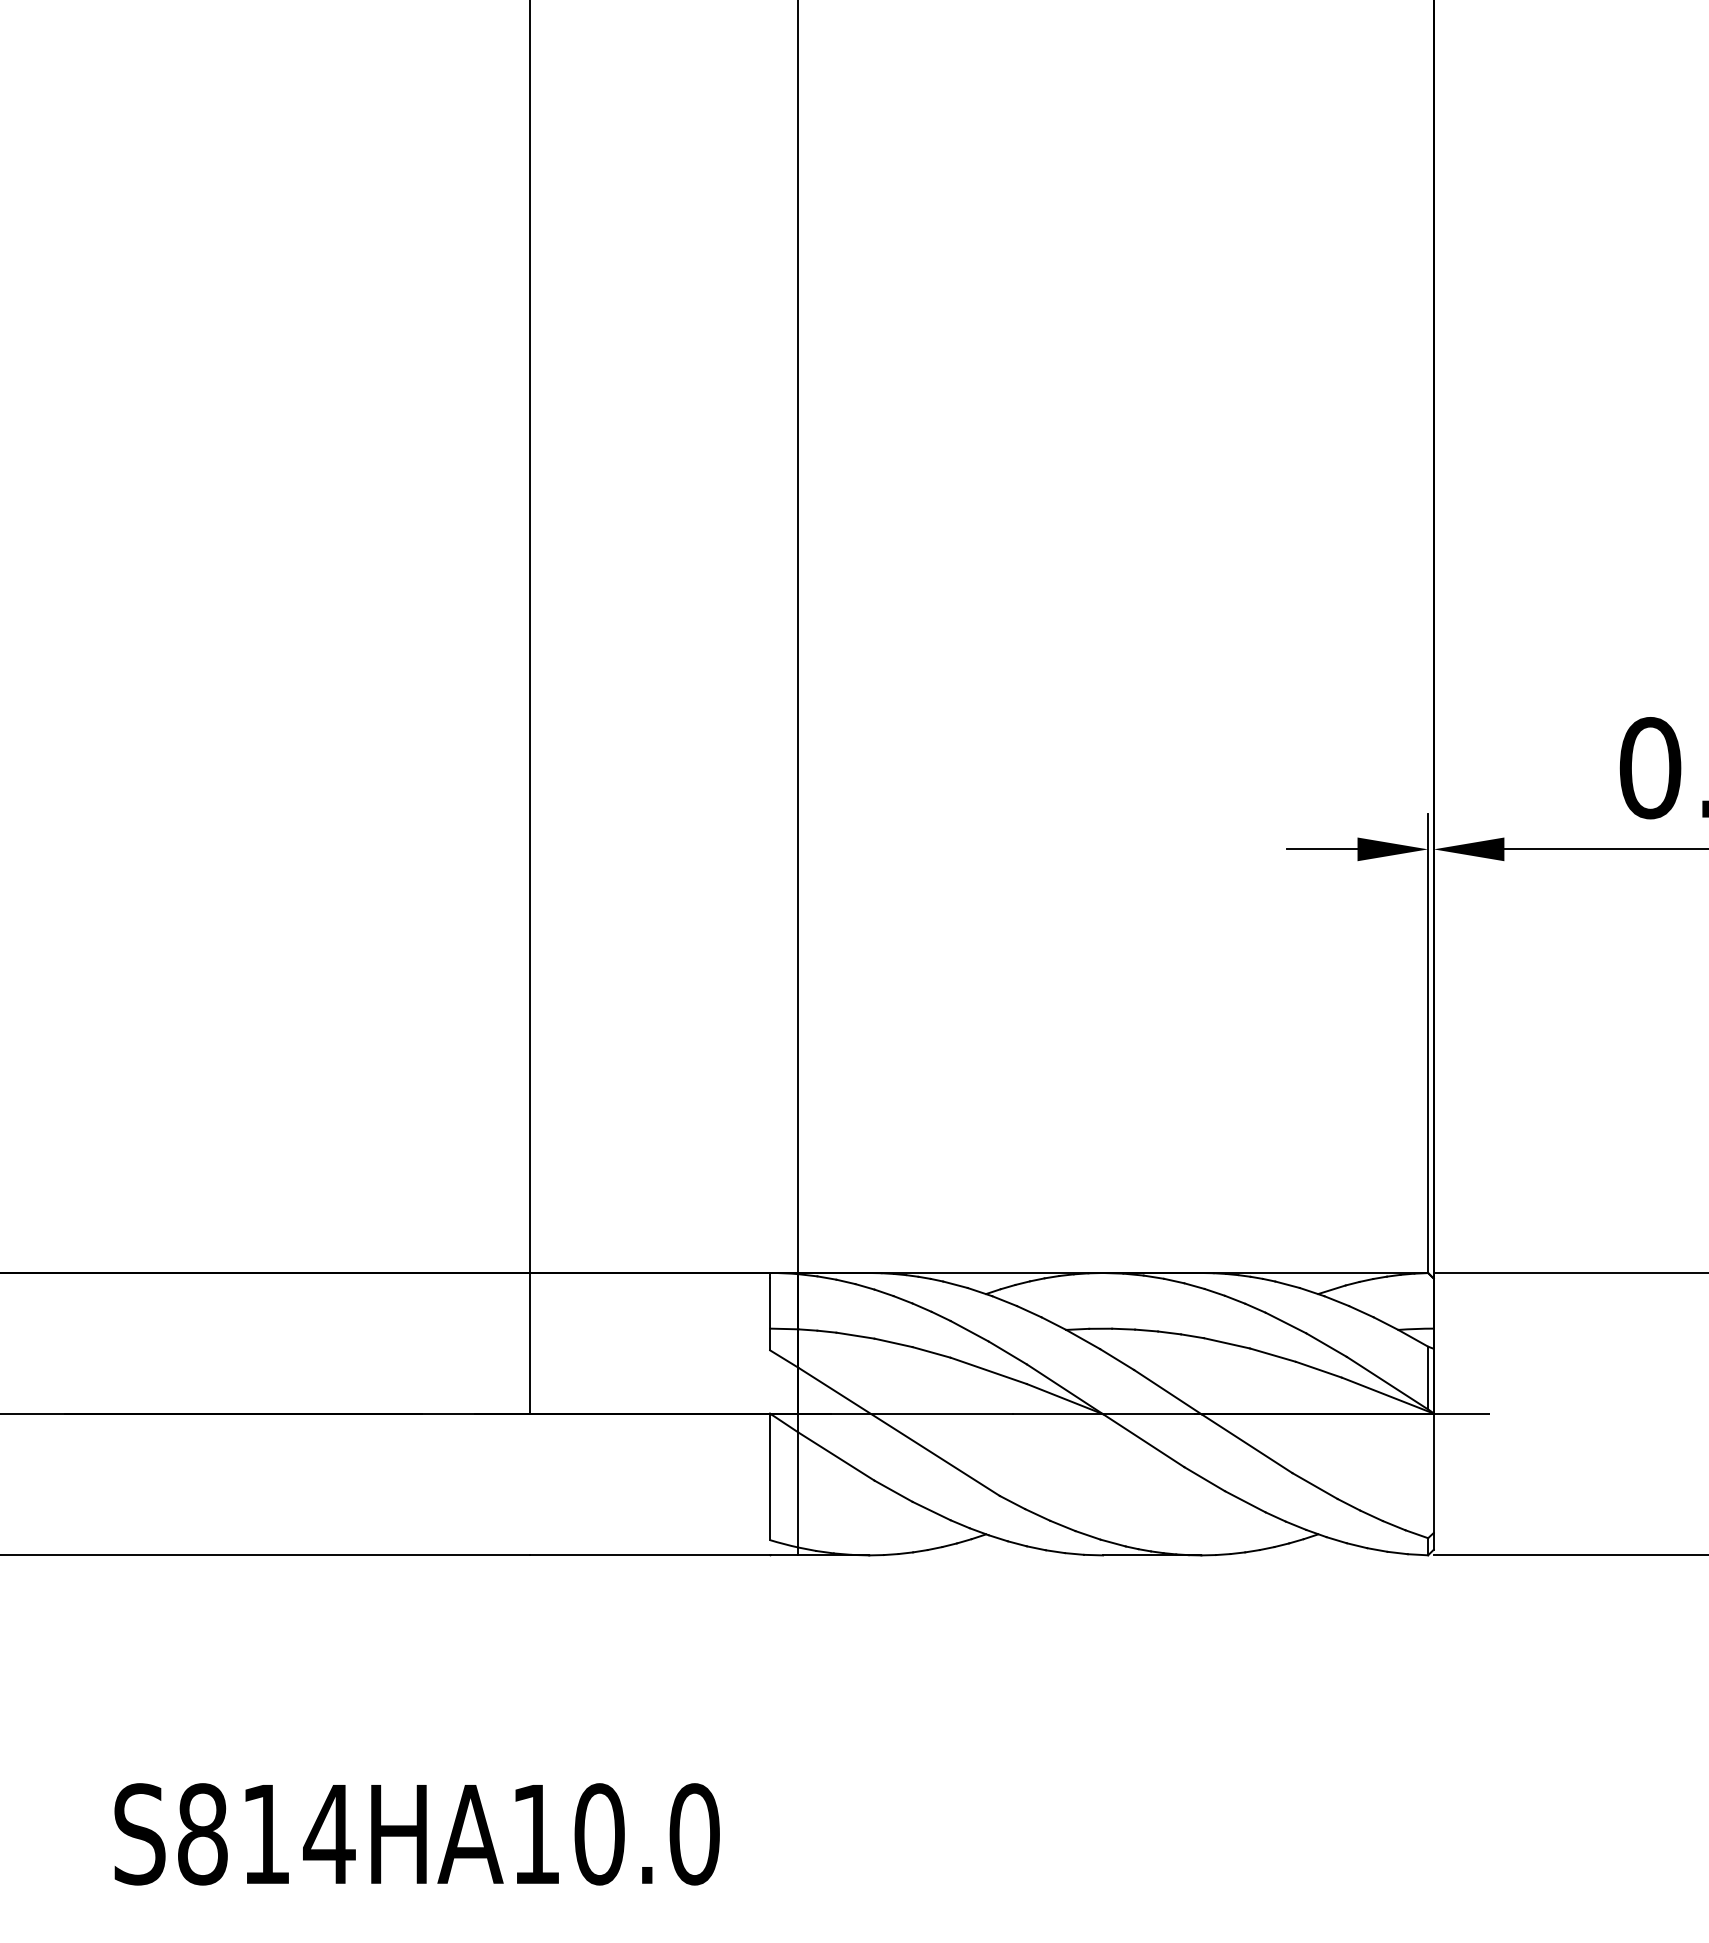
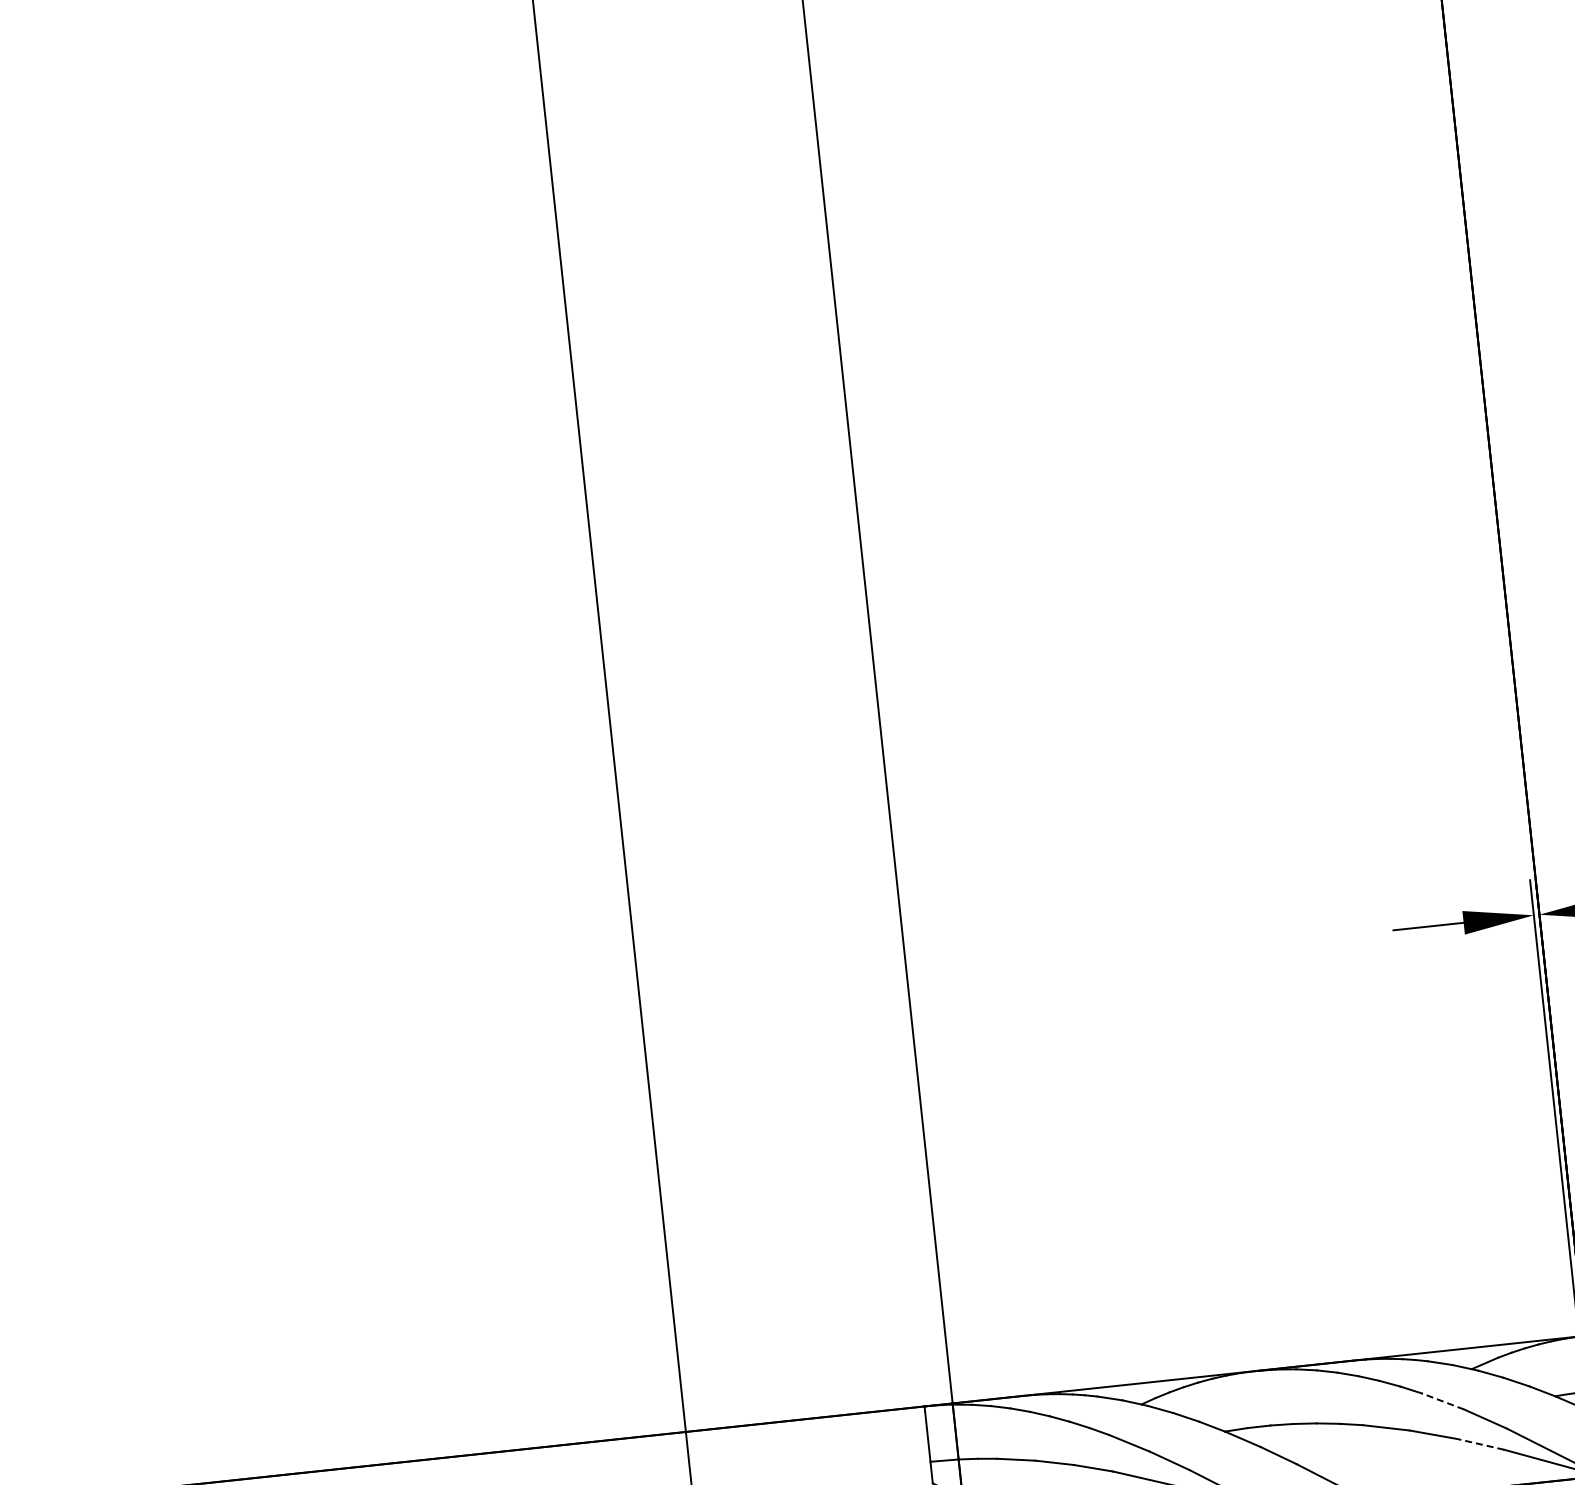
line: (1285, 1323) -> (1442, 1401), solid -> dashed
line: (1318, 1369) -> (1480, 1444), solid -> dashed

